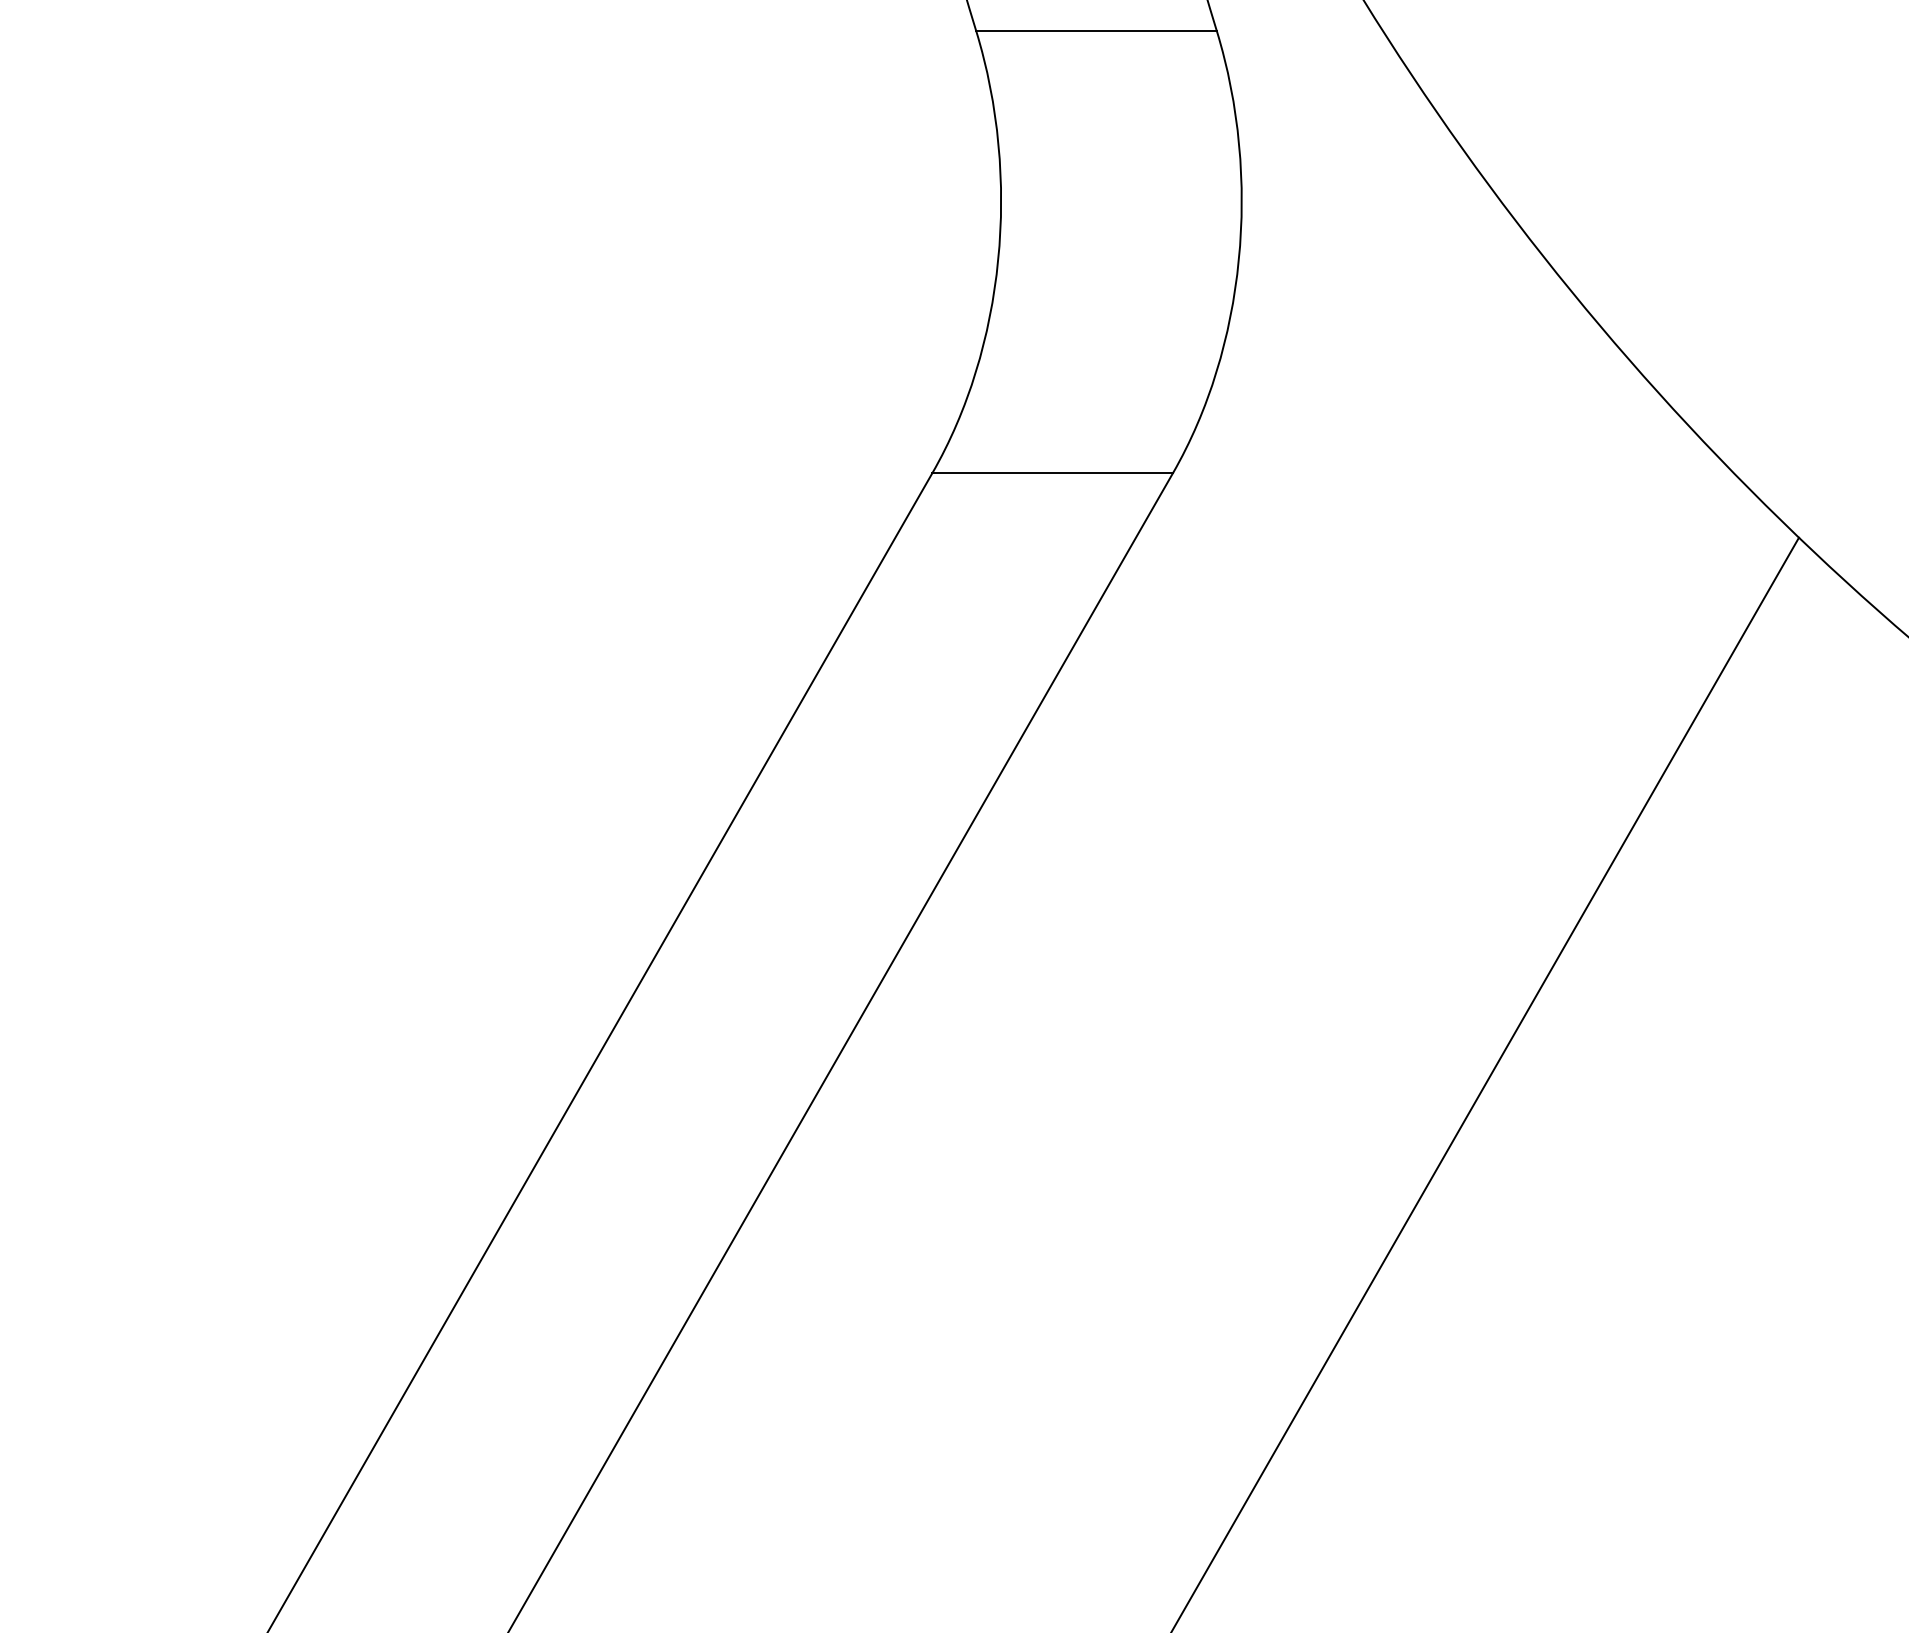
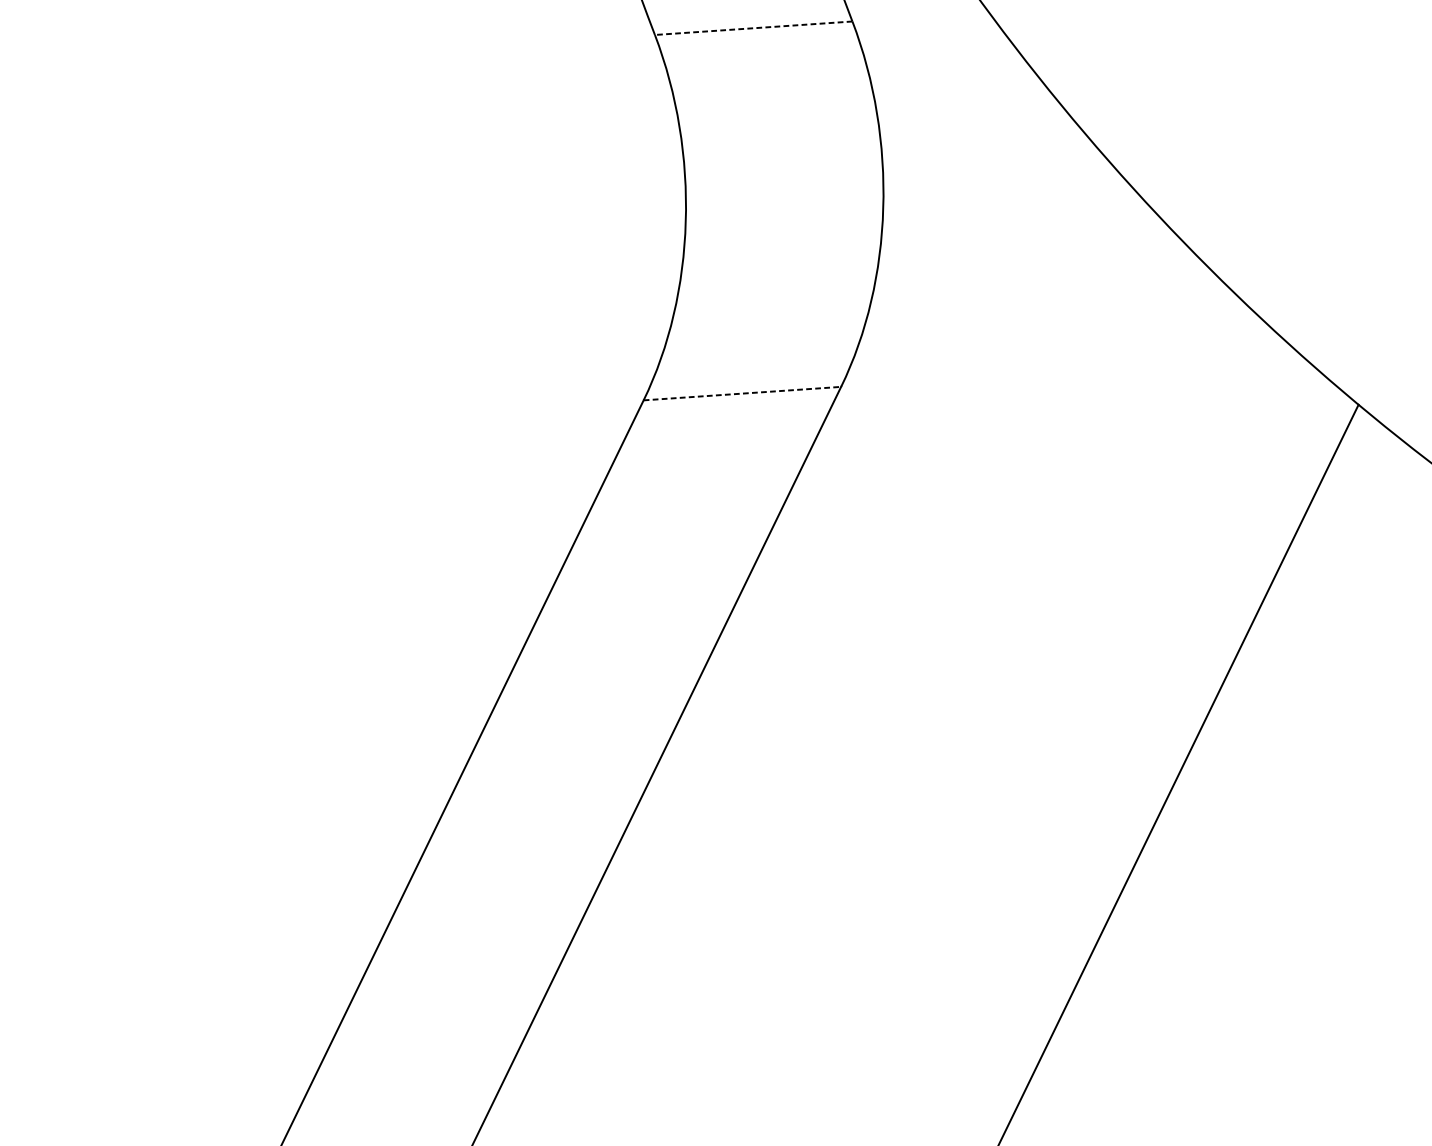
line: (1096, 31) -> (753, 28), solid -> dashed
line: (1053, 473) -> (743, 393), solid -> dashed

